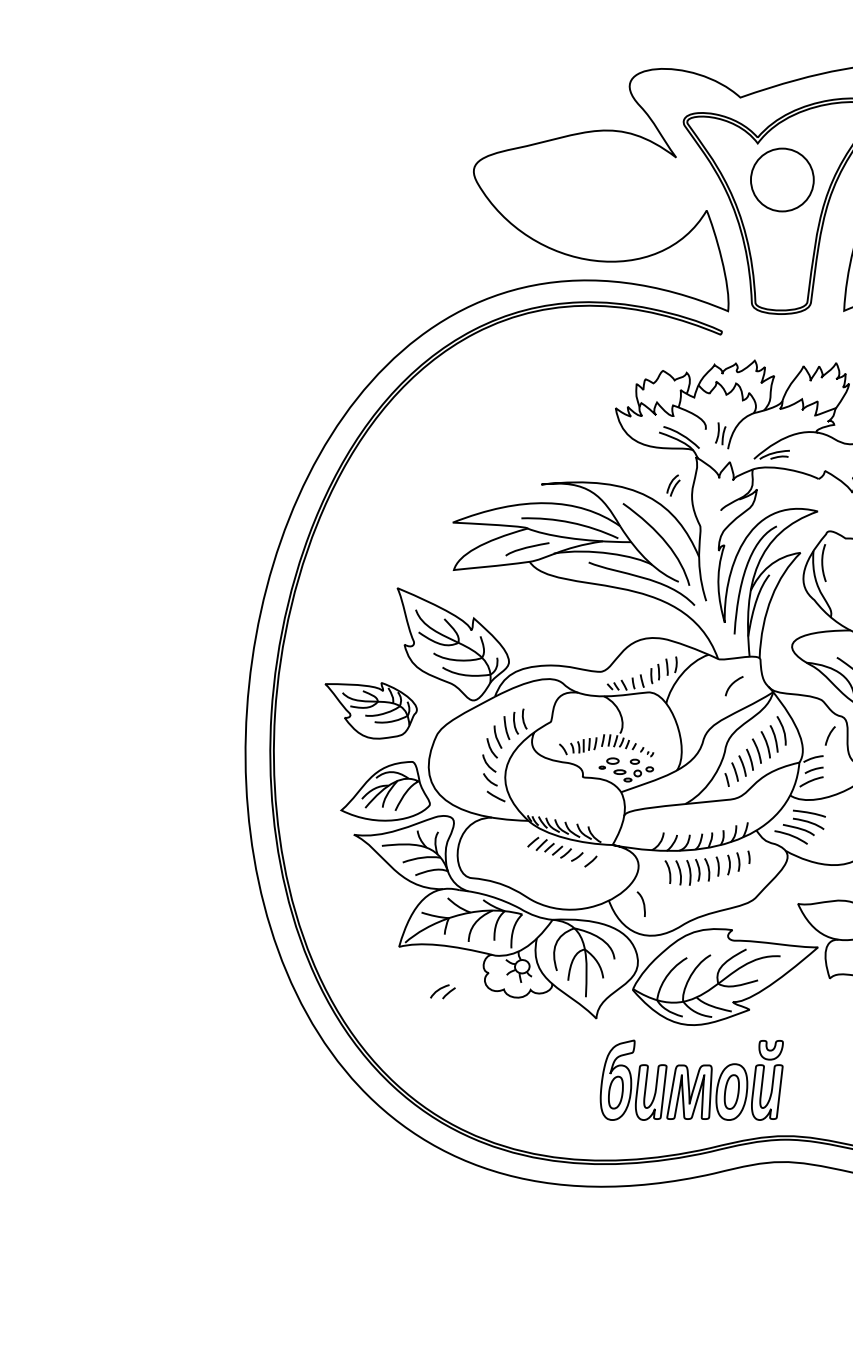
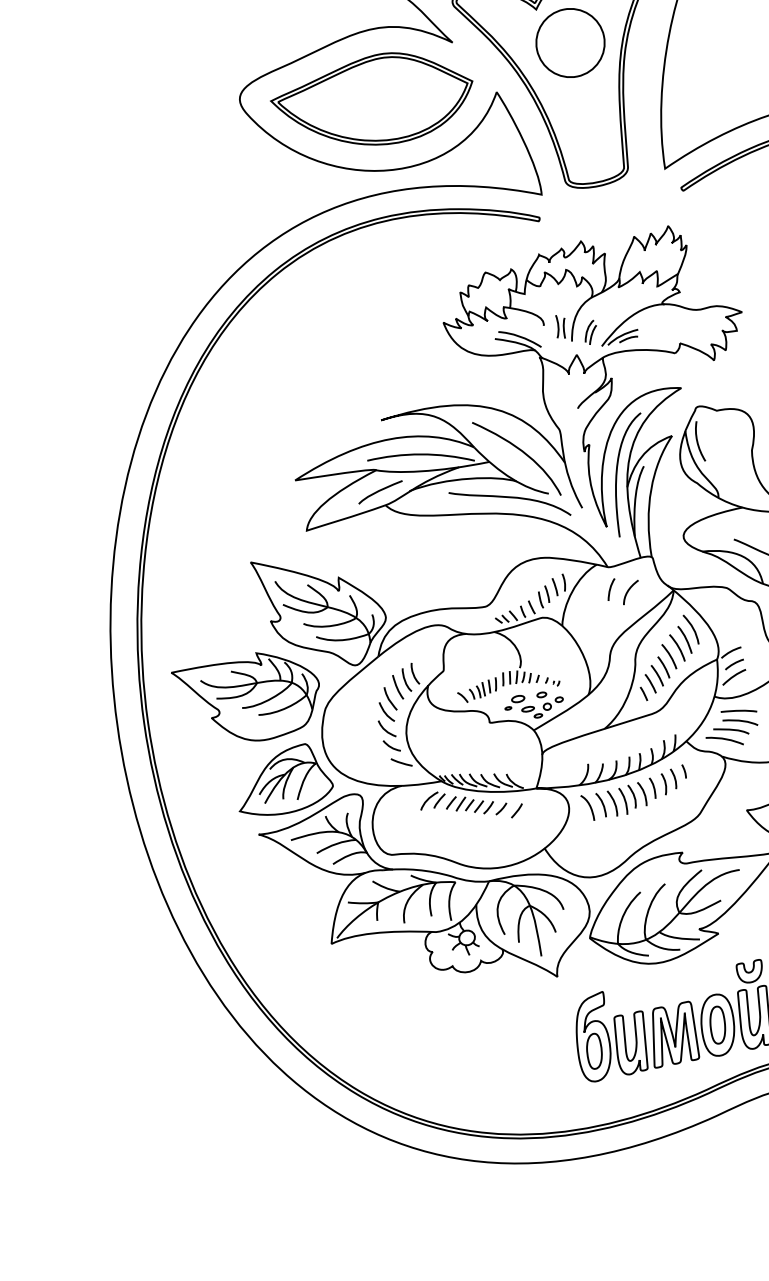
part: (593, 195) -> (372, 101), added
part: (673, 485) -> (590, 332), moved
part: (371, 710) -> (250, 698), size x1.43
curve: (829, 735) -> (610, 589), moved
curve: (642, 902) -> (588, 805), moved
part: (442, 991) -> (432, 800), moved

